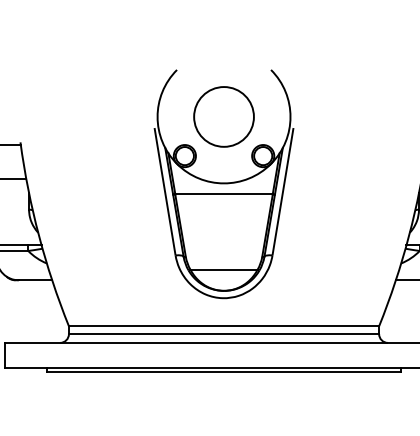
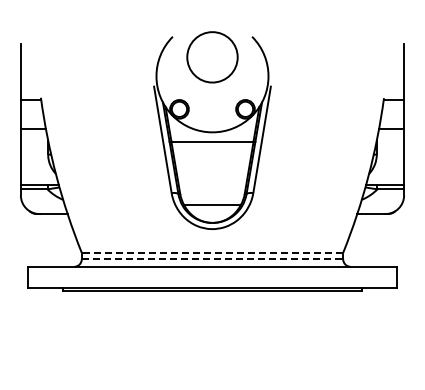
circle: (224, 117) -> (212, 57), moved
line: (224, 325) -> (212, 252), solid -> dashed
line: (224, 334) -> (212, 259), solid -> dashed

